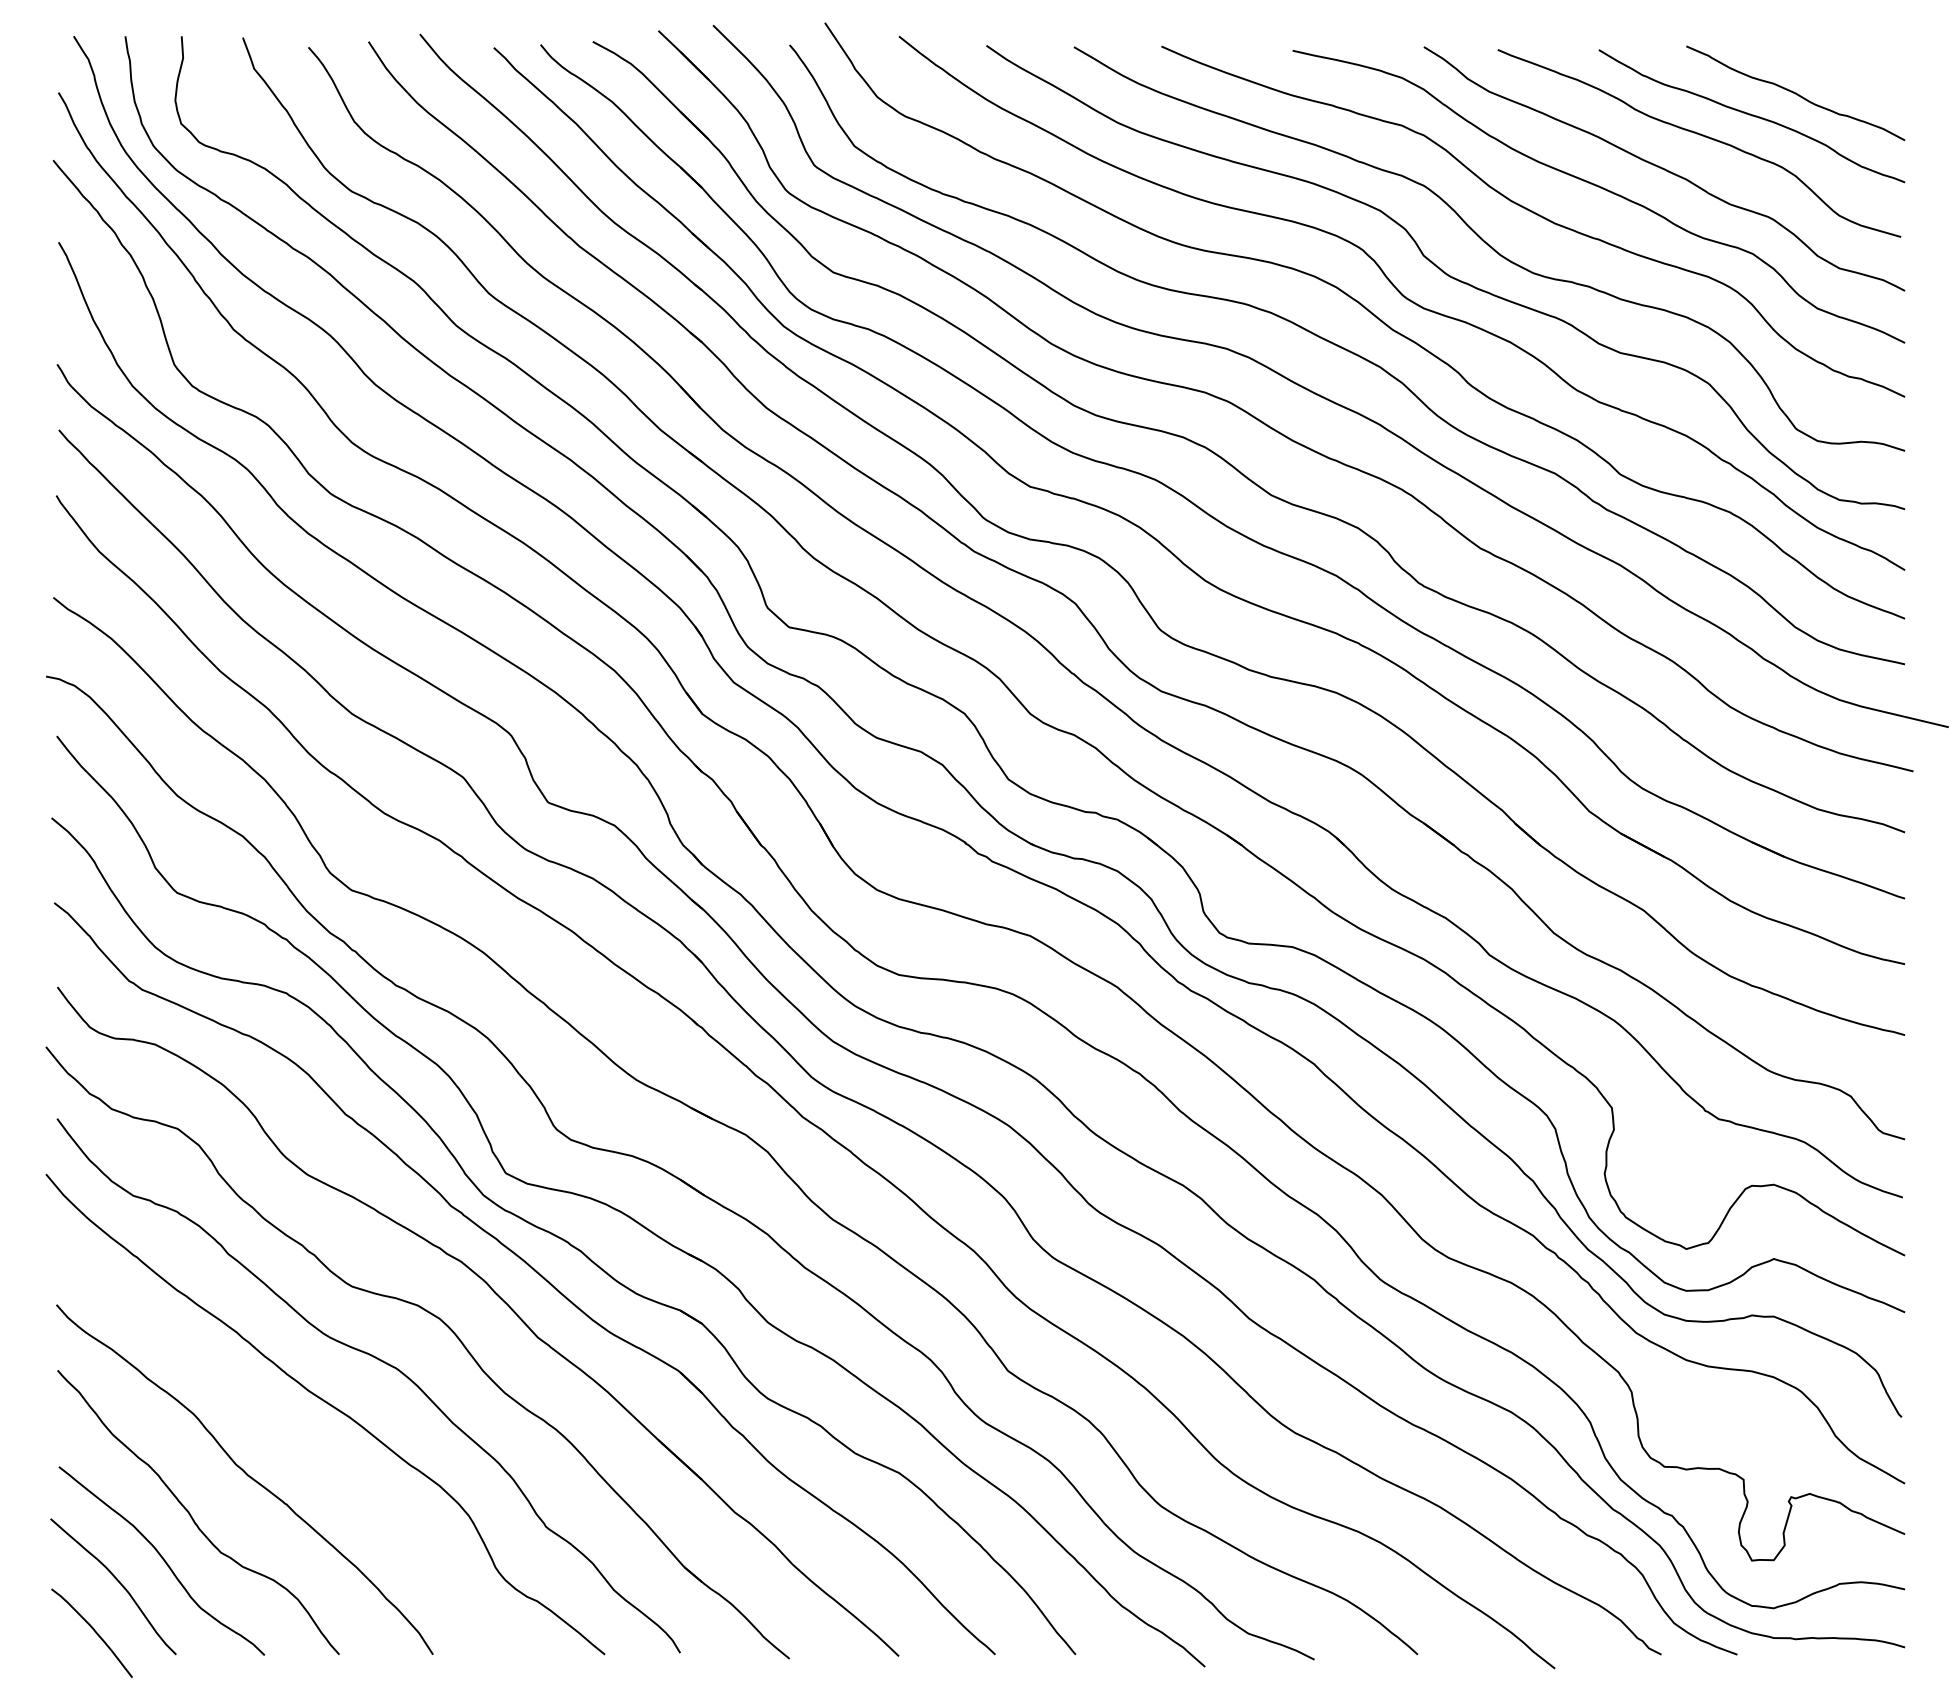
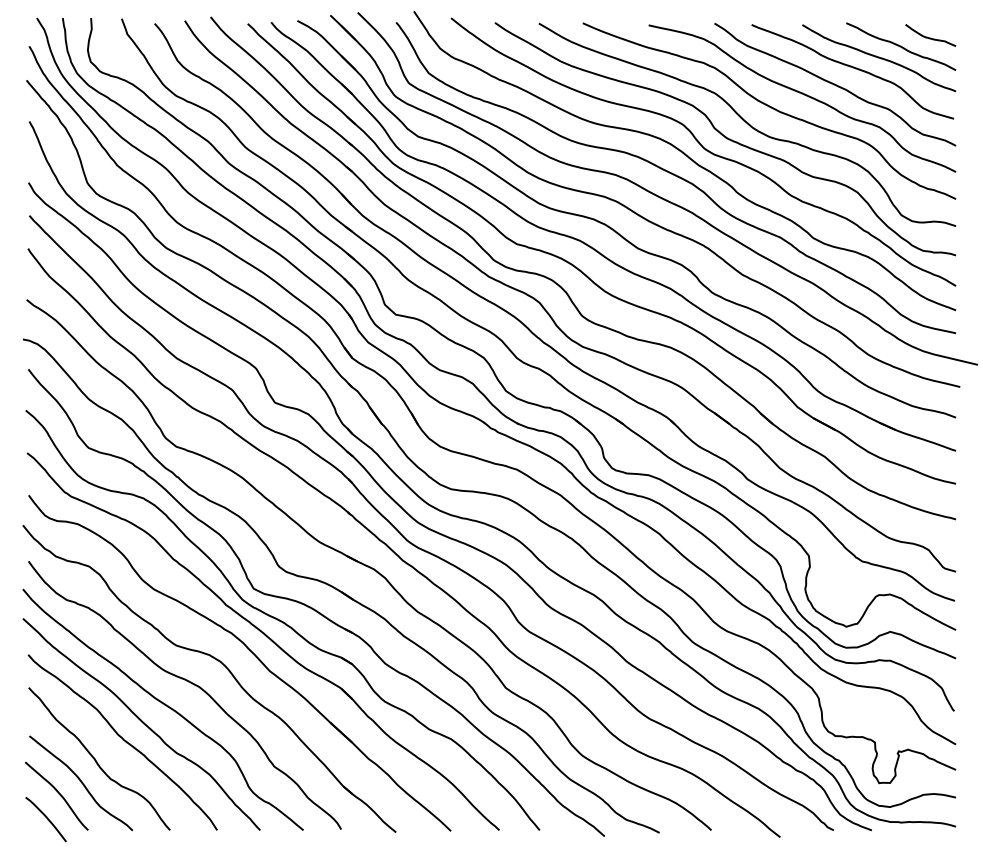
curve: (1854, 74) -> (930, 37), added
curve: (284, 1441) -> (142, 723), added

